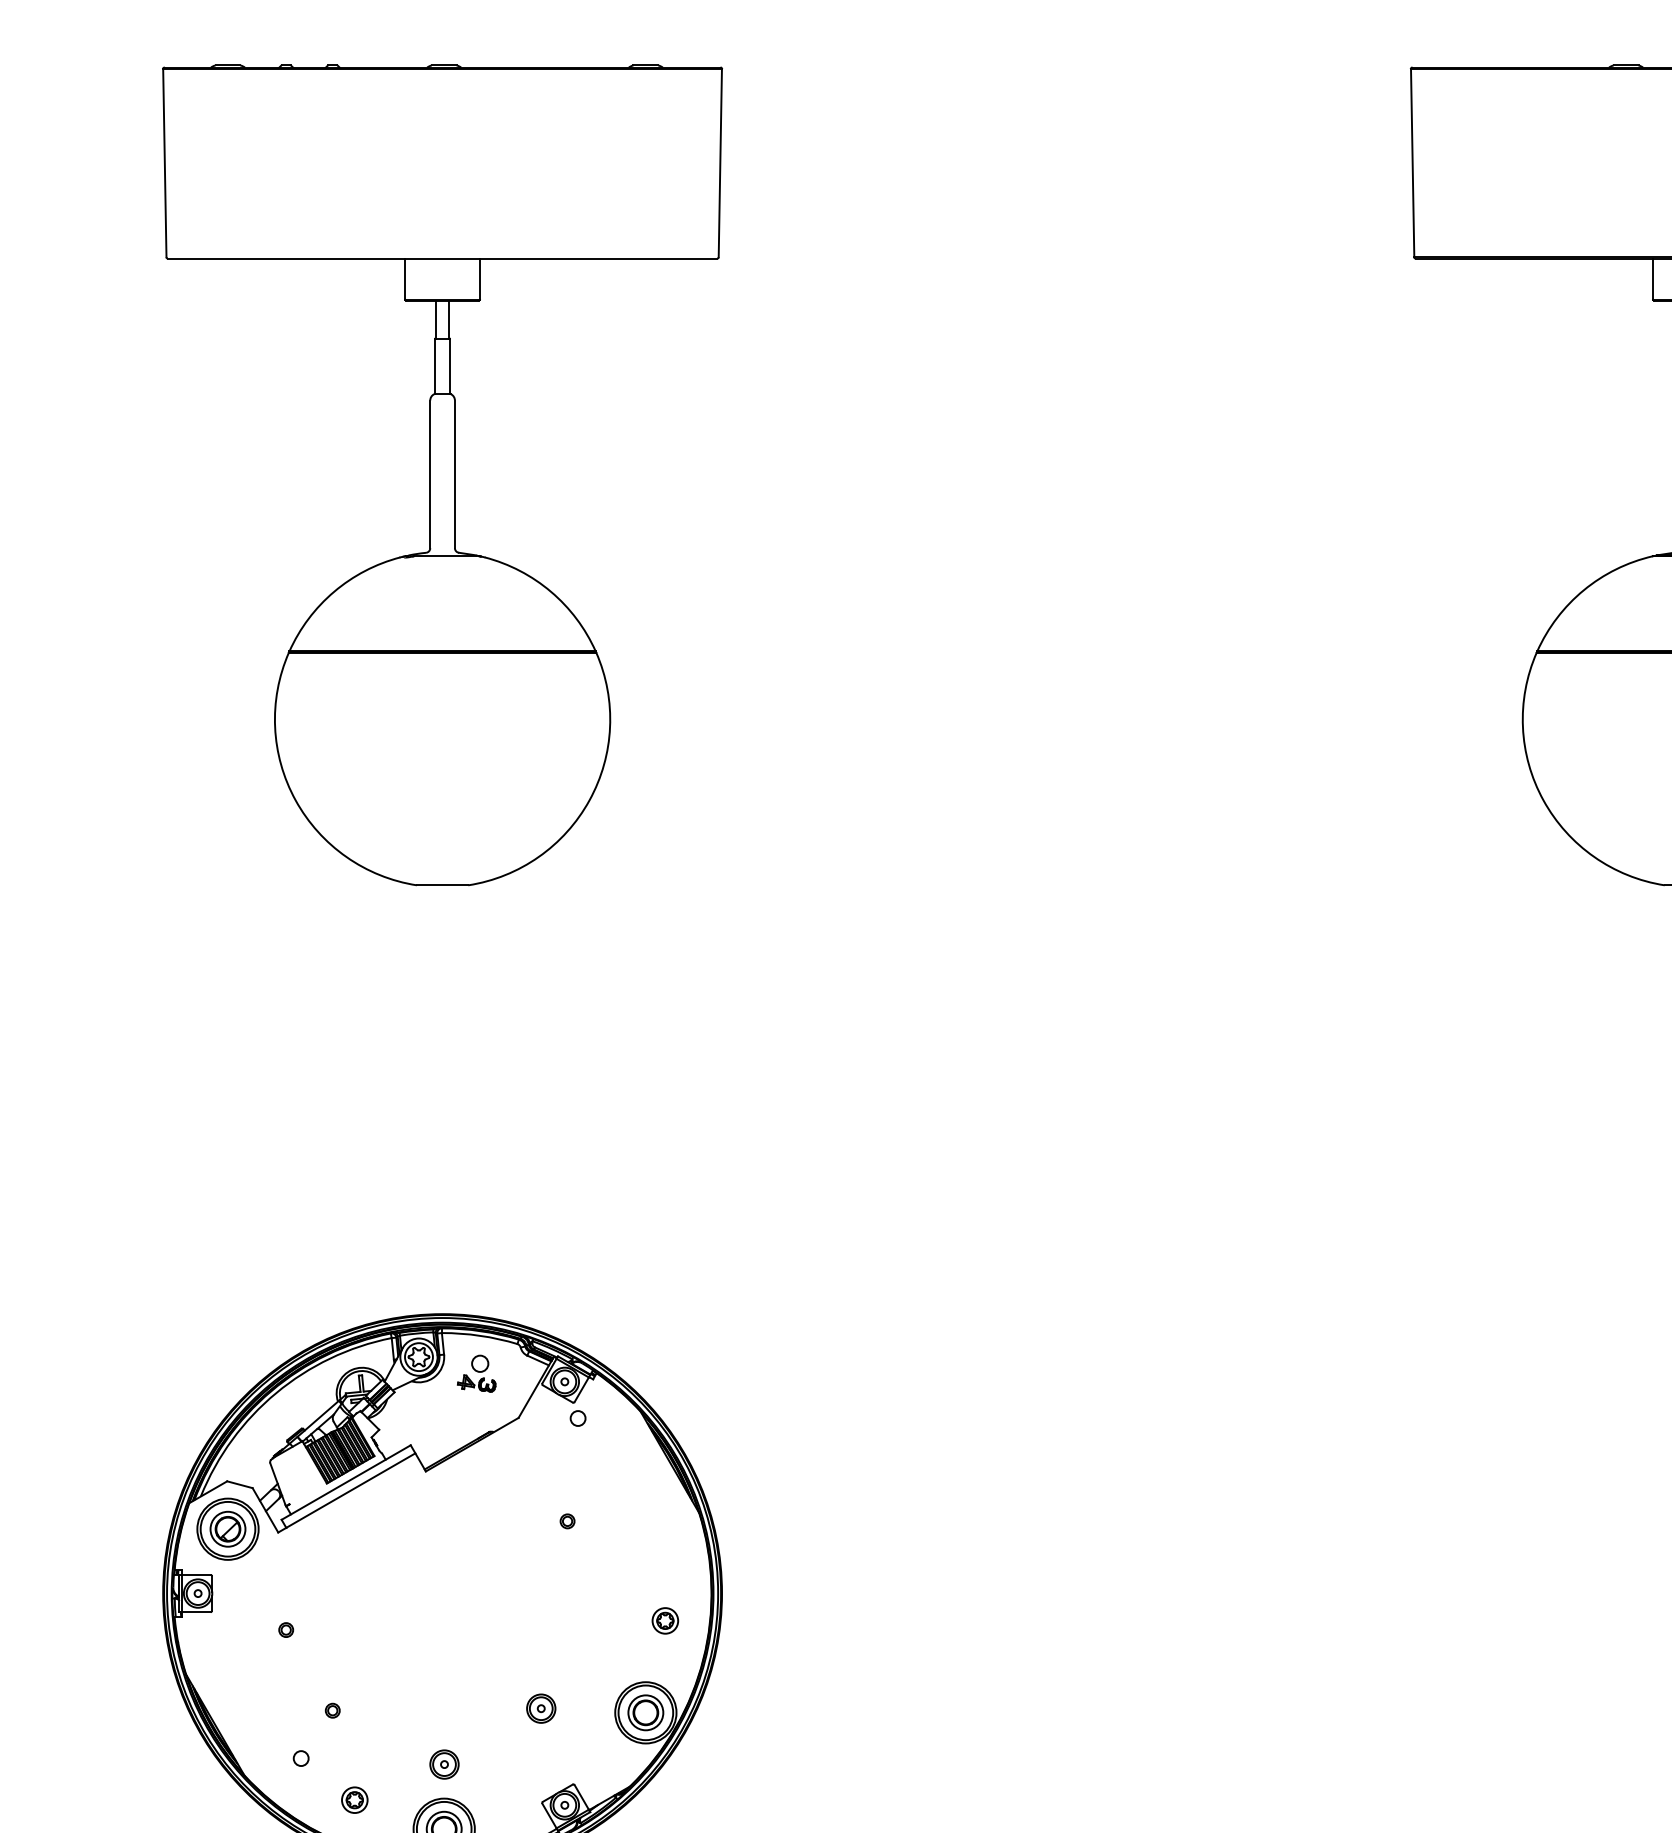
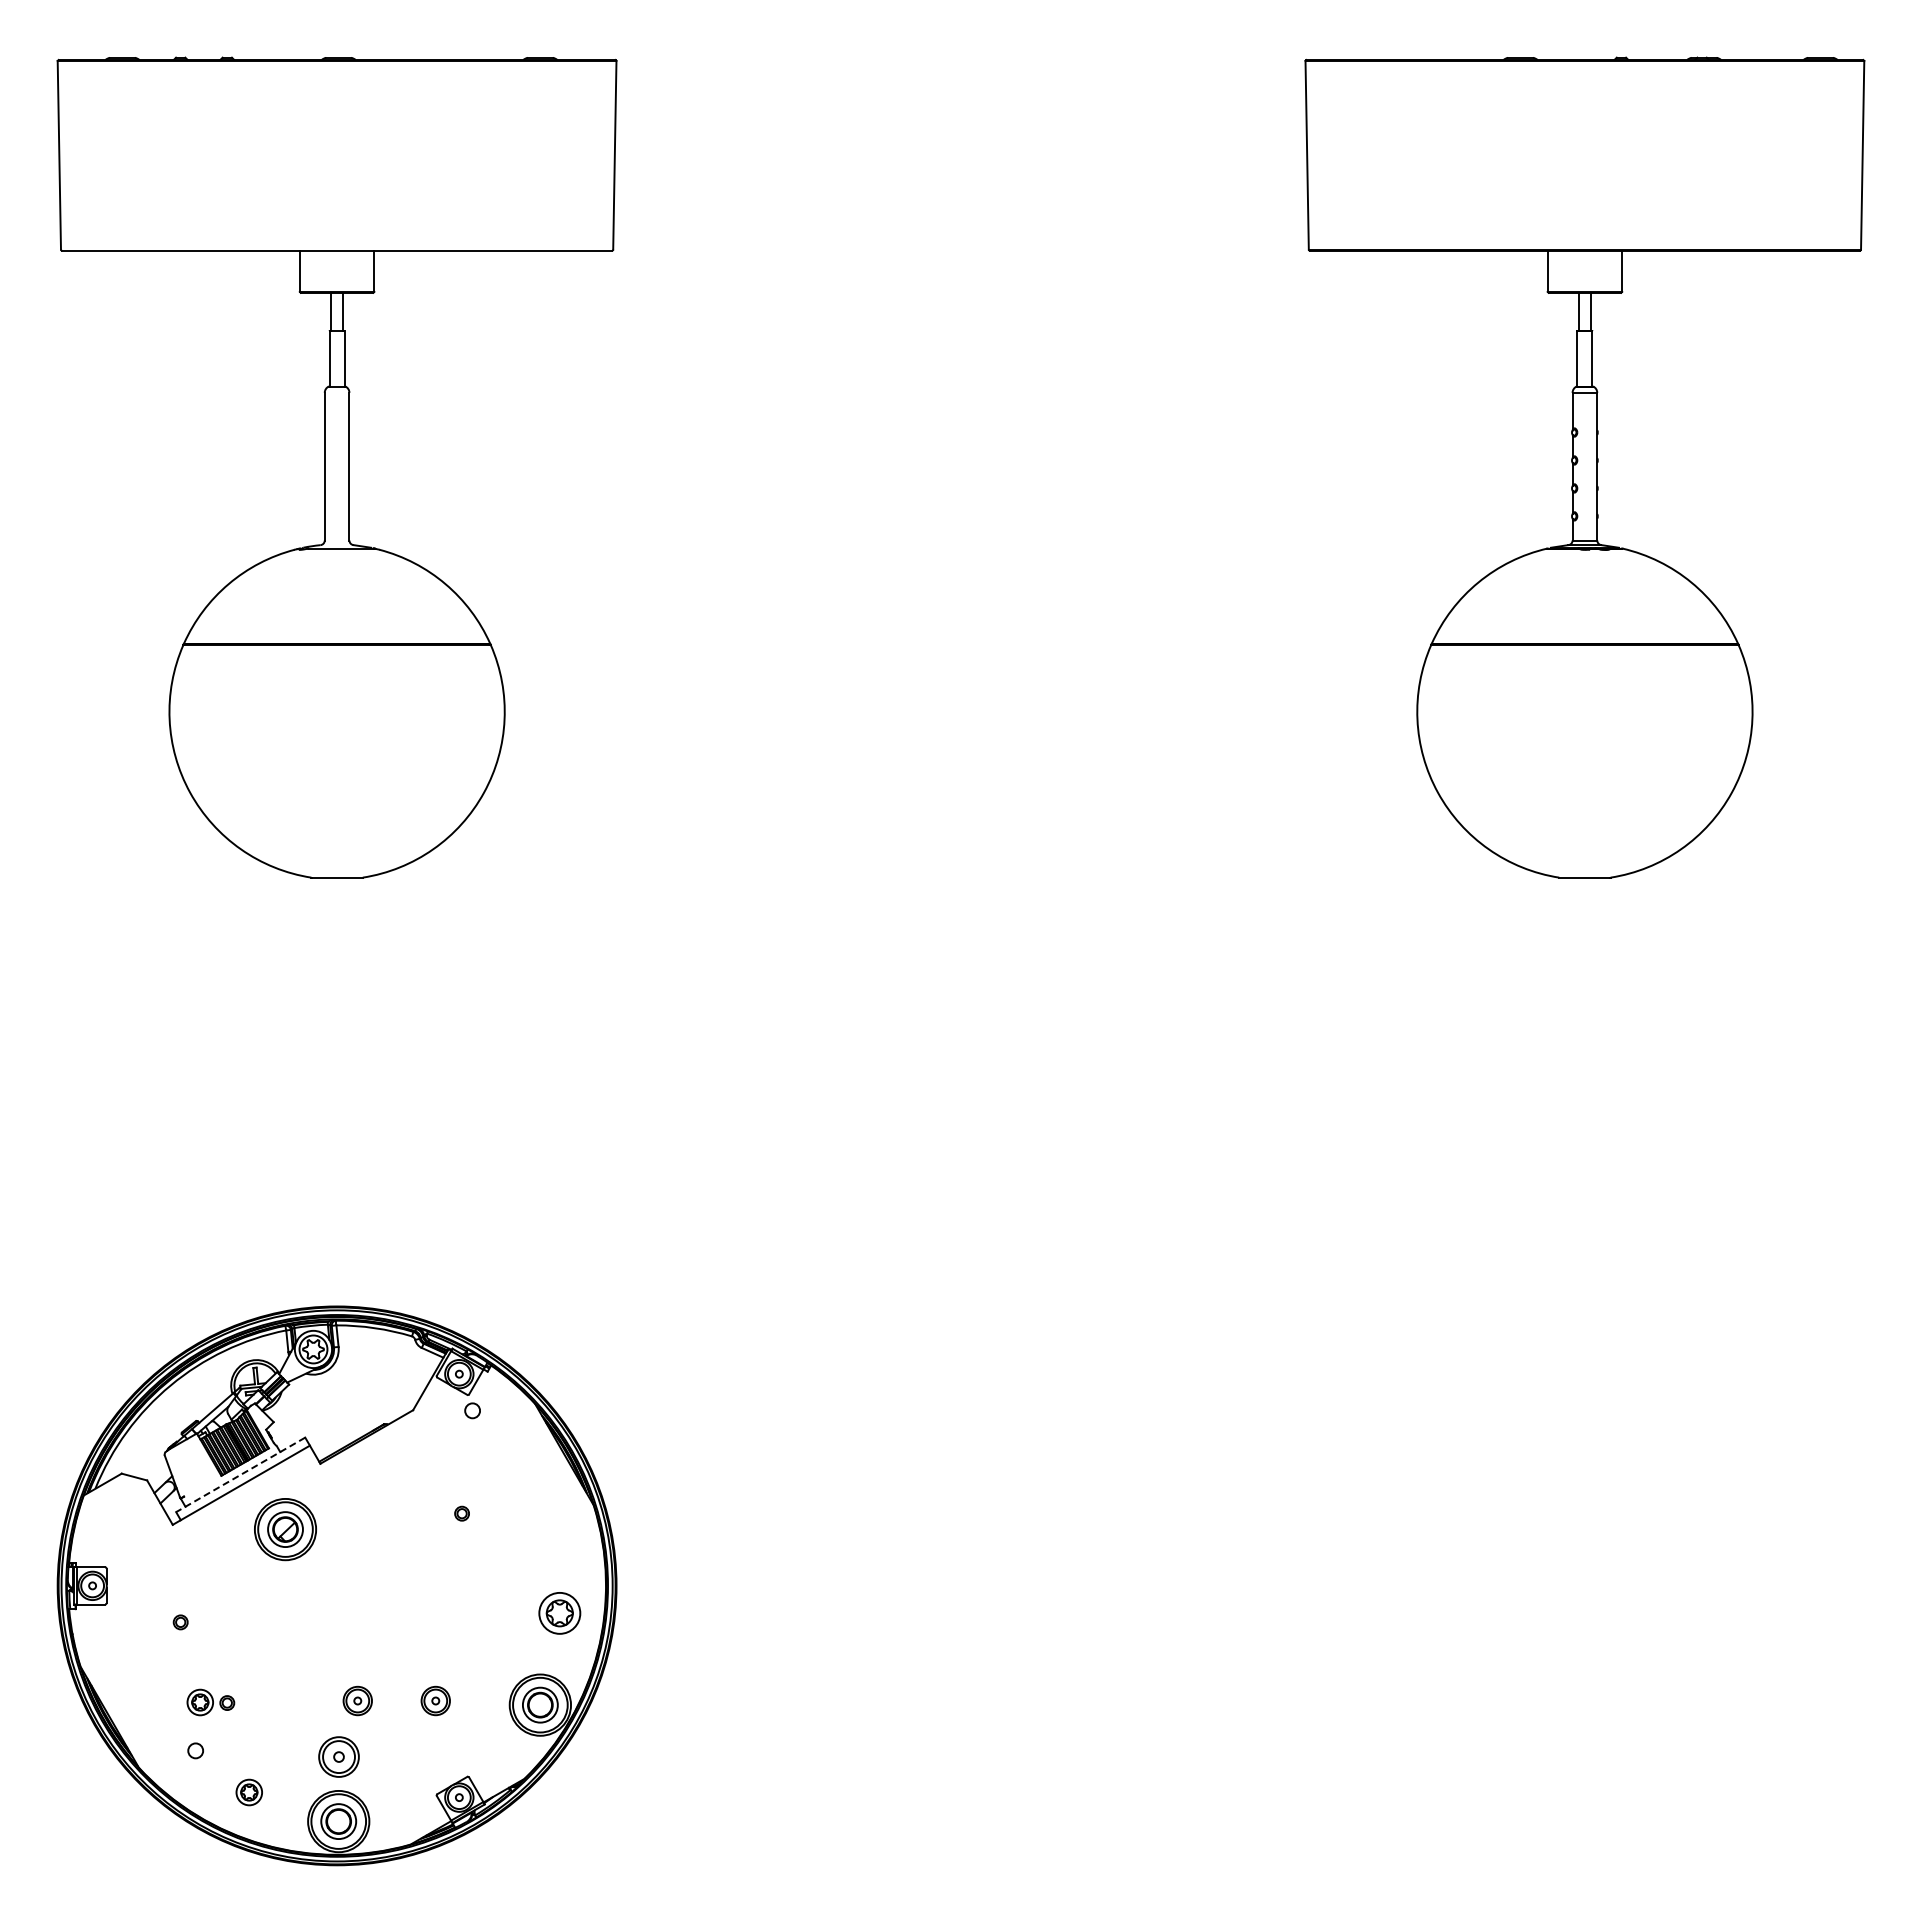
part: (475, 1373) -> (370, 1365), removed
line: (345, 1482) -> (240, 1474), solid -> dashed
part: (227, 1529) -> (285, 1529), moved
part: (664, 1620) -> (559, 1612), size x1.6
part: (462, 1708) -> (357, 1700), added
part: (304, 1710) -> (199, 1702), added
part: (443, 1764) -> (338, 1756), size x1.4

